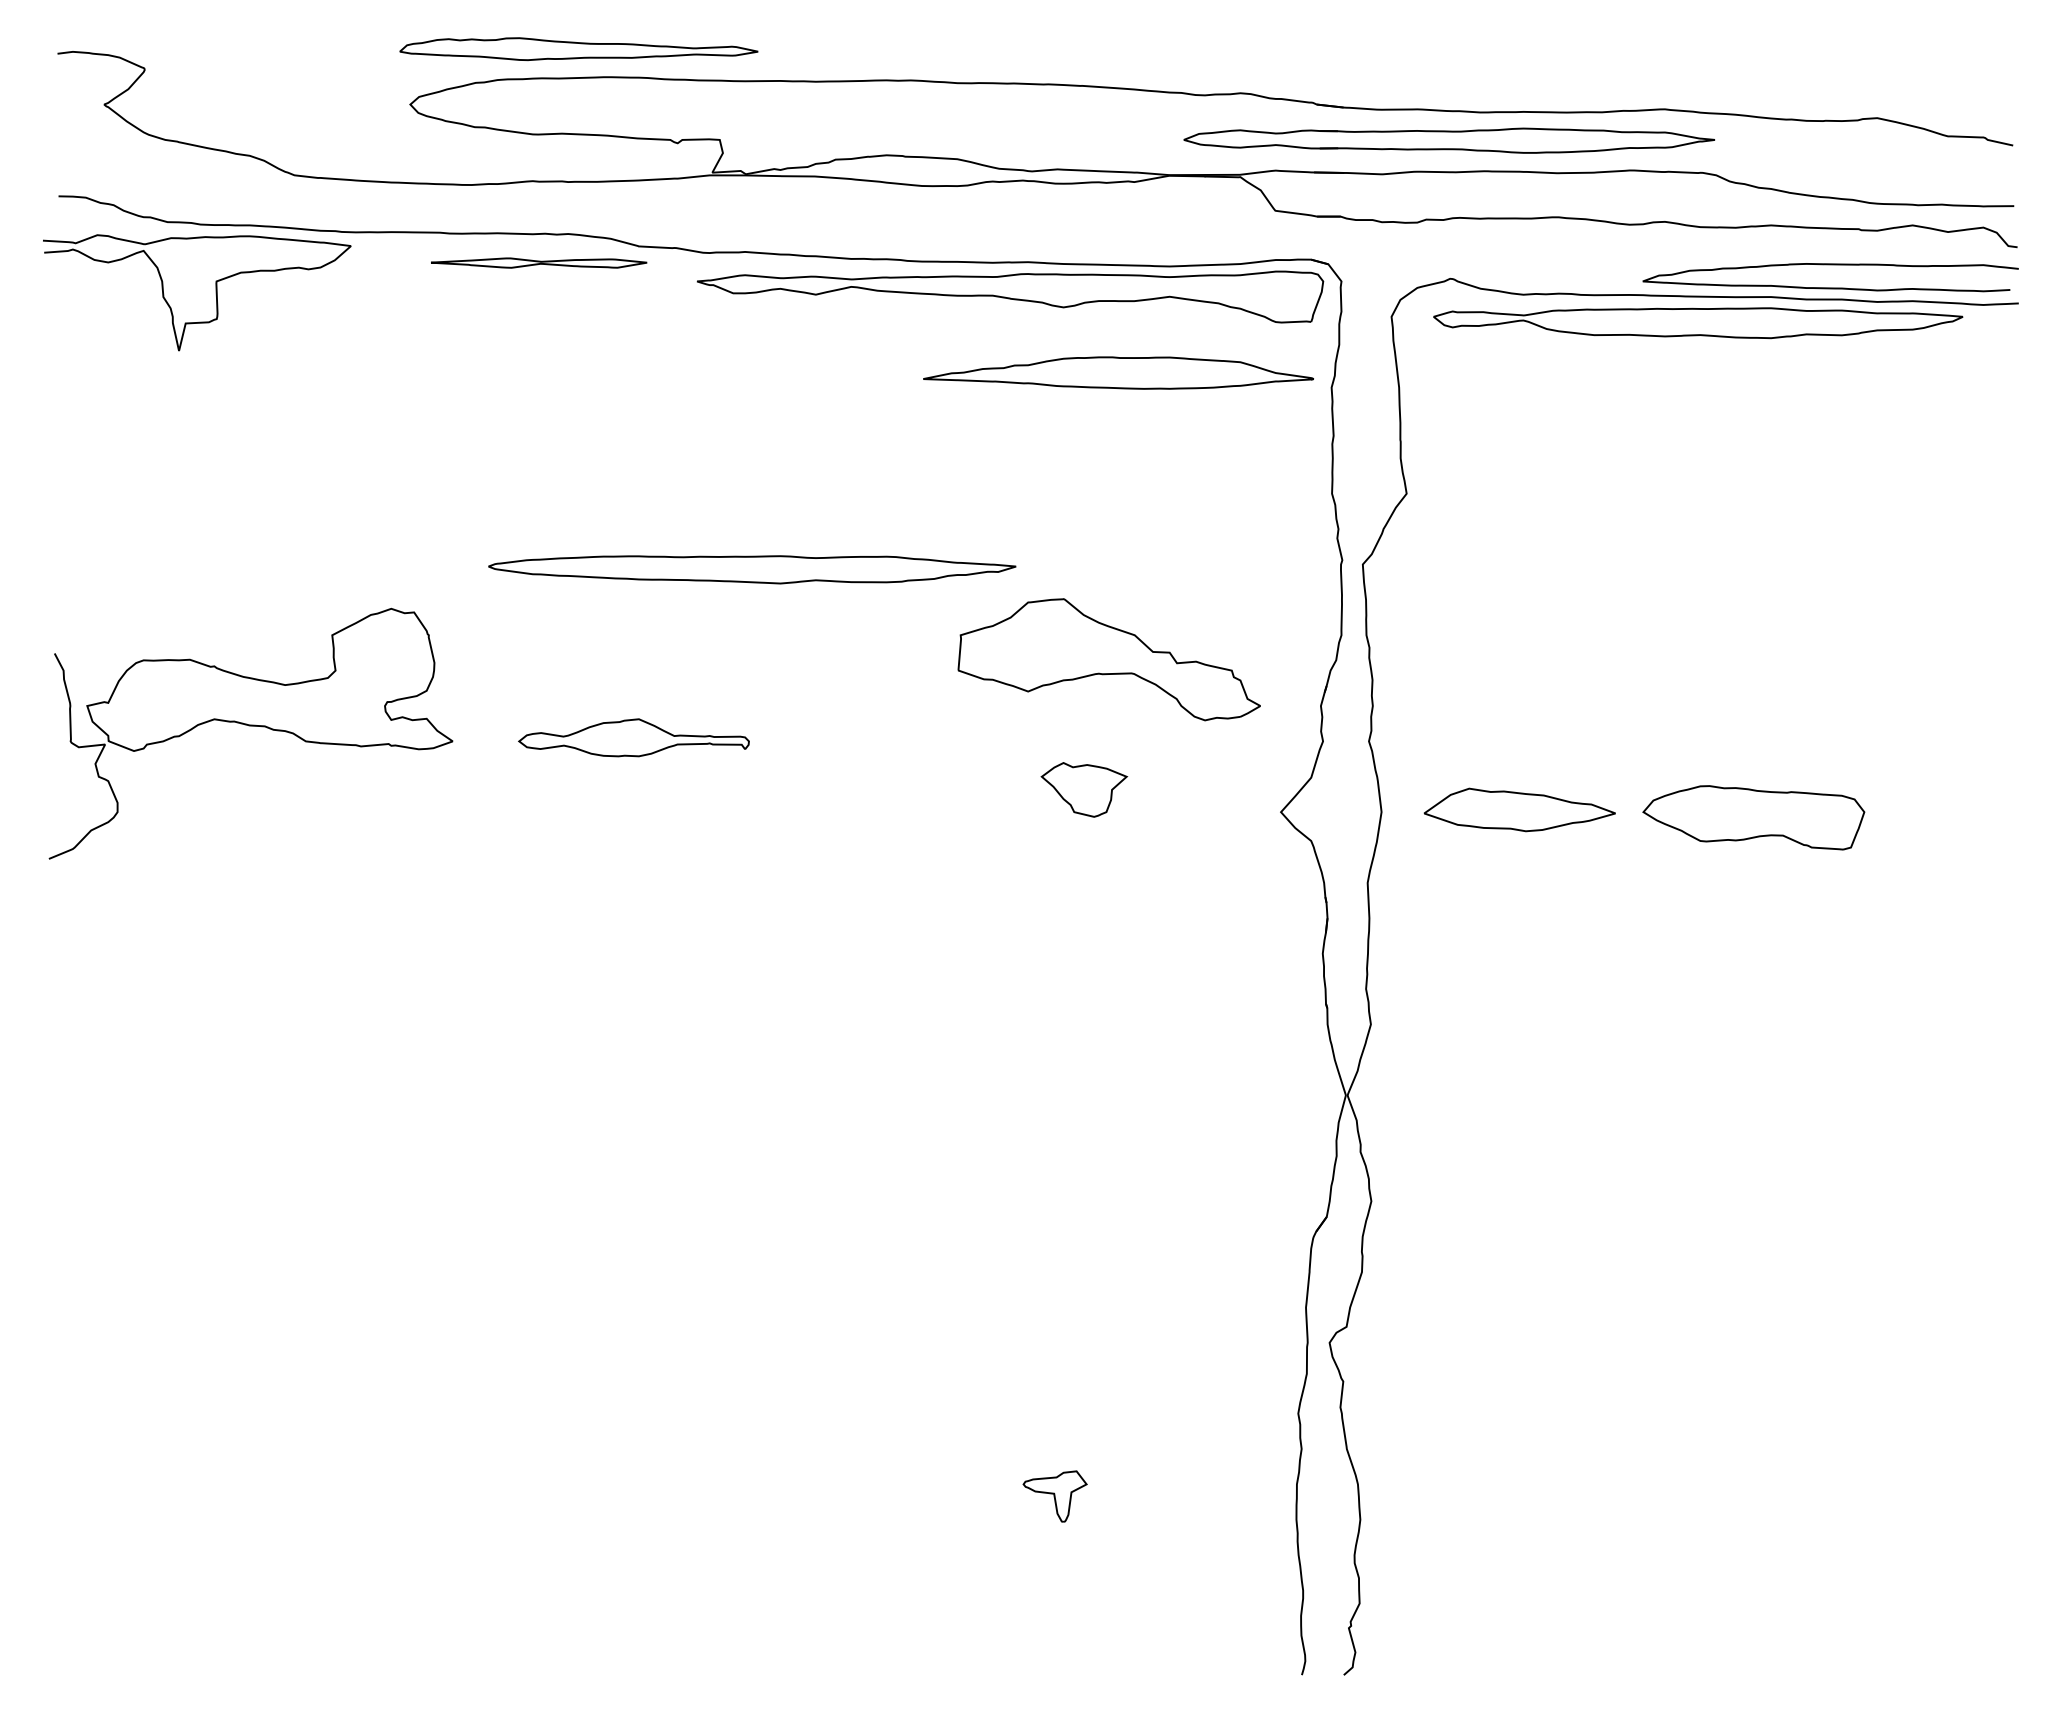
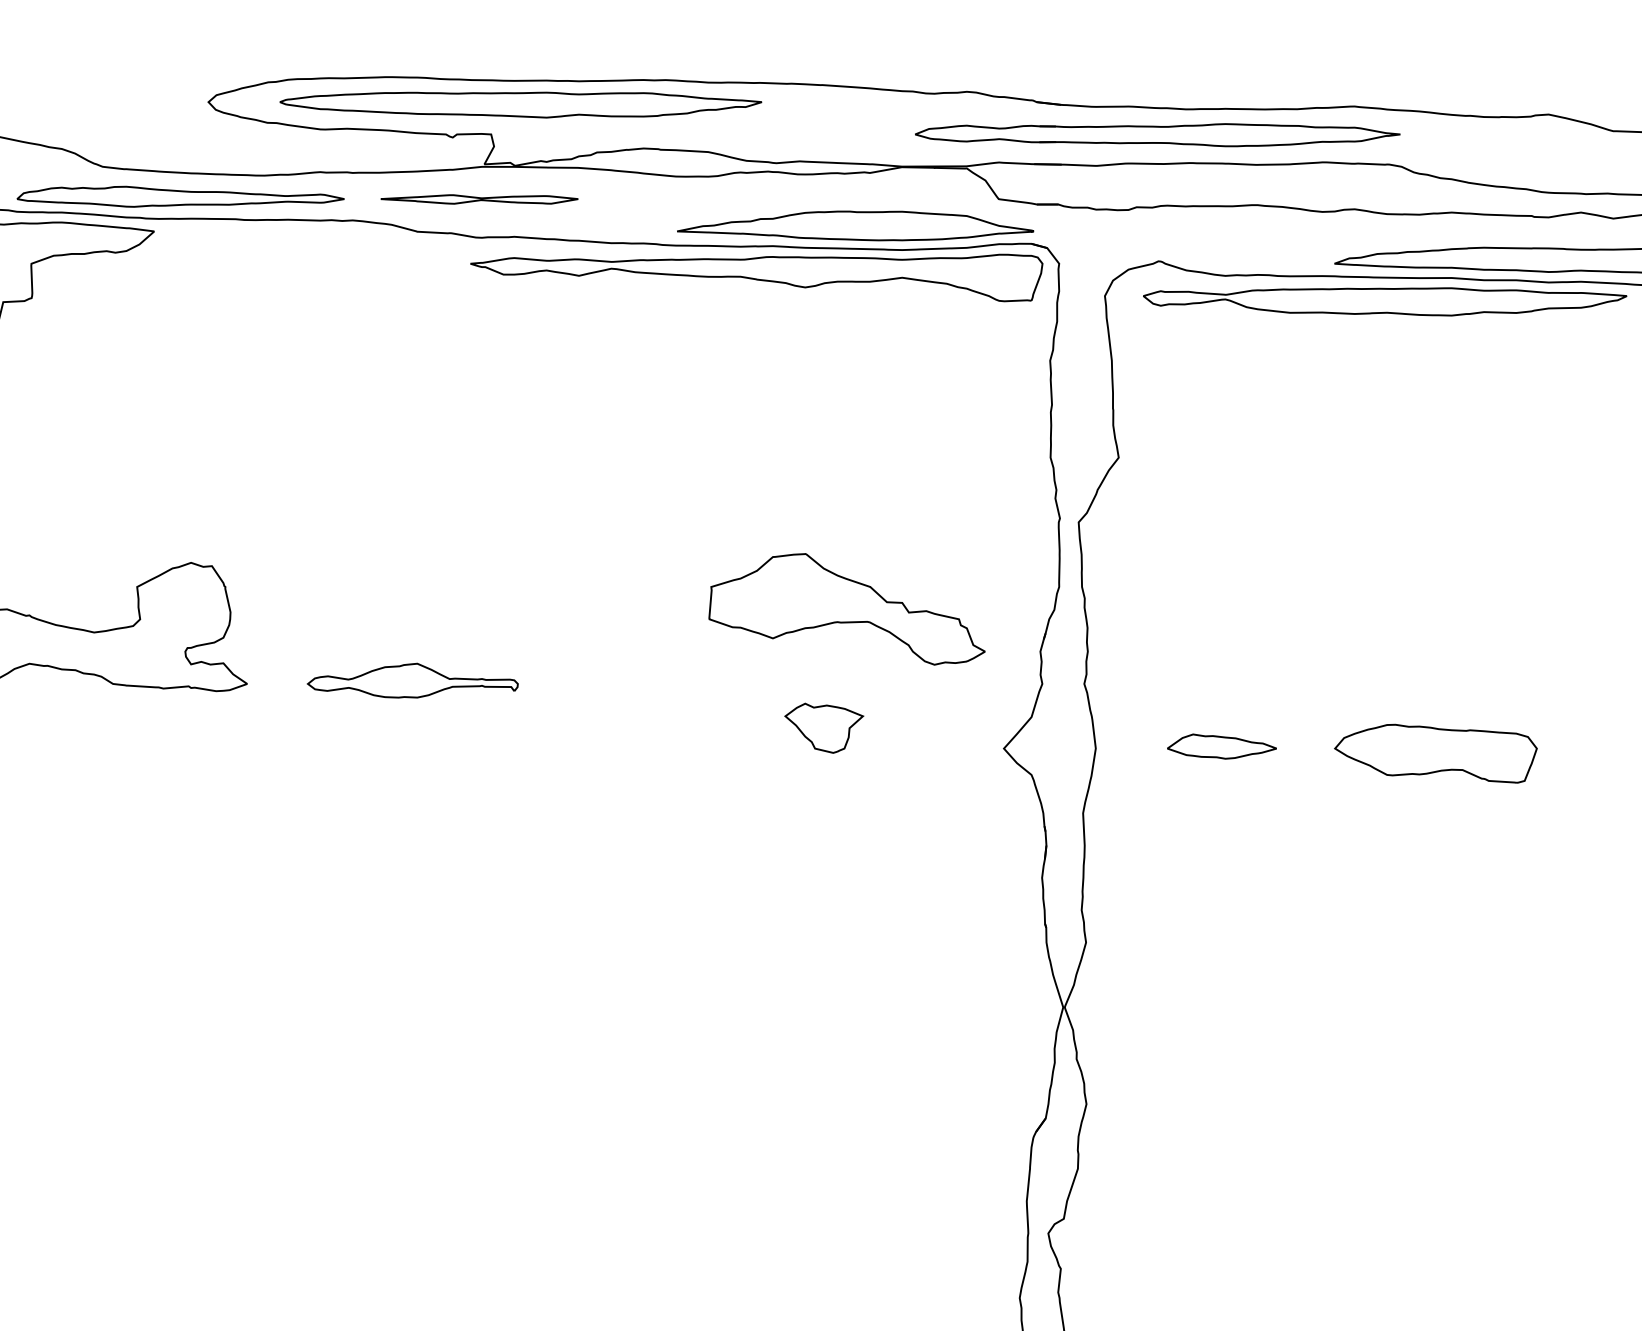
part: (578, 49) -> (180, 197), moved
part: (539, 262) -> (479, 198), moved
part: (1118, 372) -> (855, 225), moved
part: (752, 569) -> (521, 104), moved
part: (1519, 809) -> (1221, 746), size x0.62

